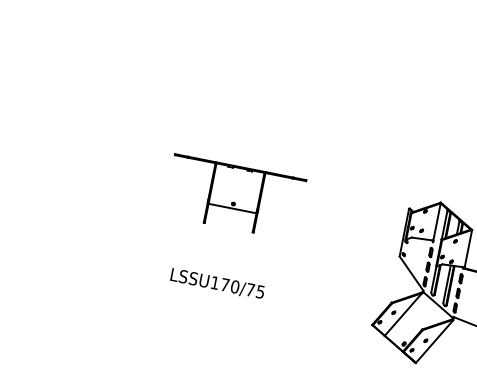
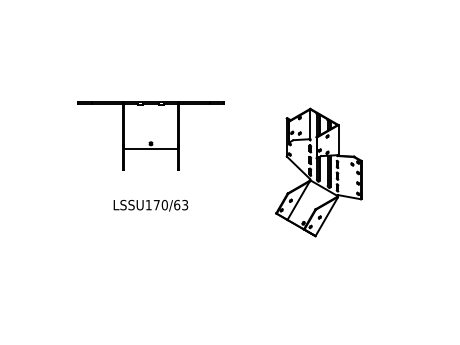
part: (234, 196) -> (150, 135), size x1.4
text: (256, 290) -> (181, 204), LSSU170/75 -> LSSU170/63

